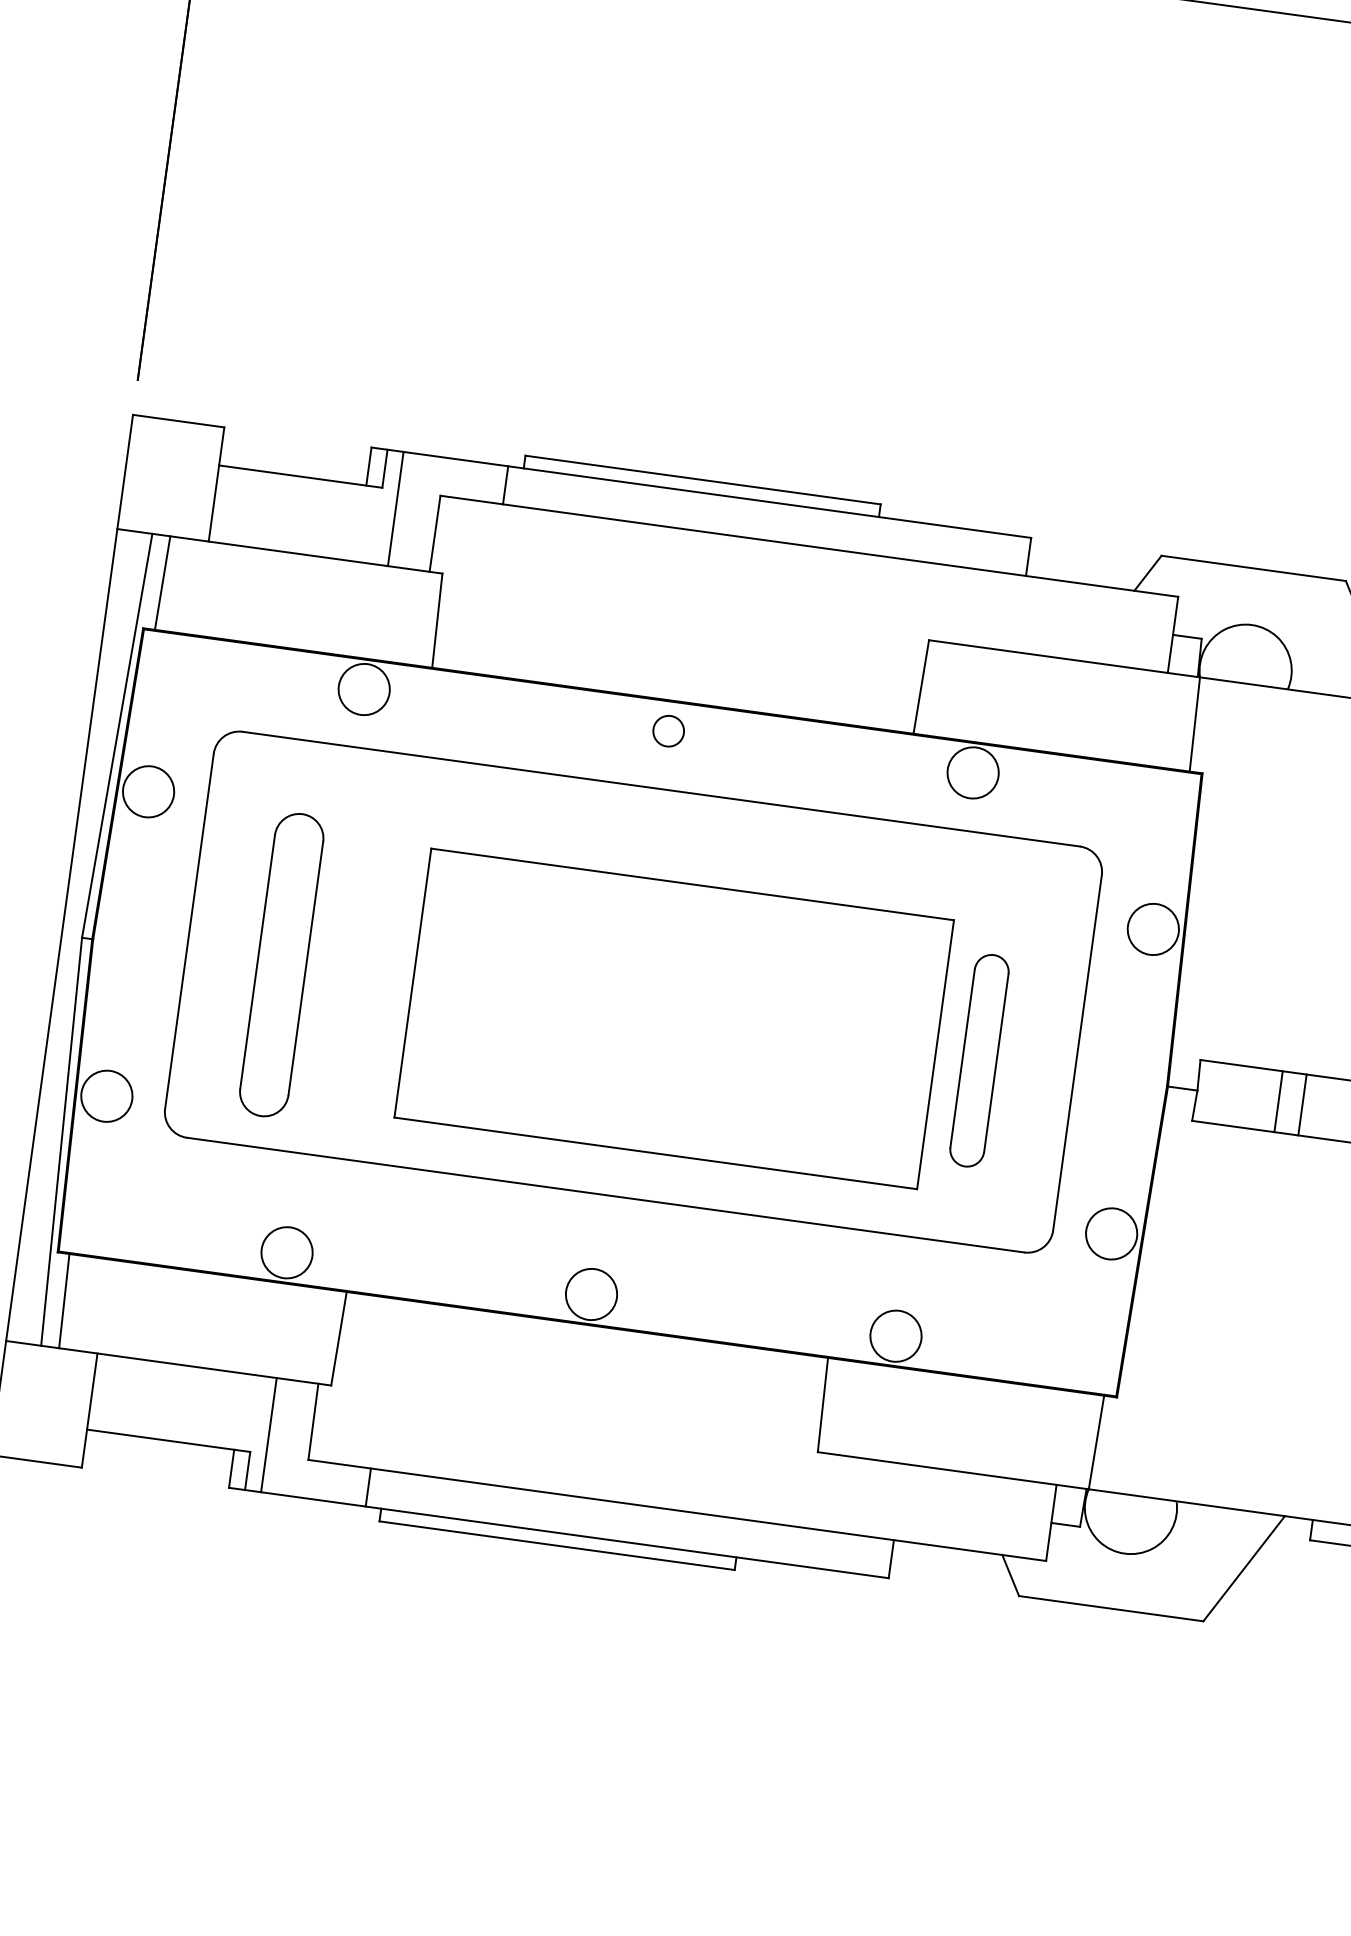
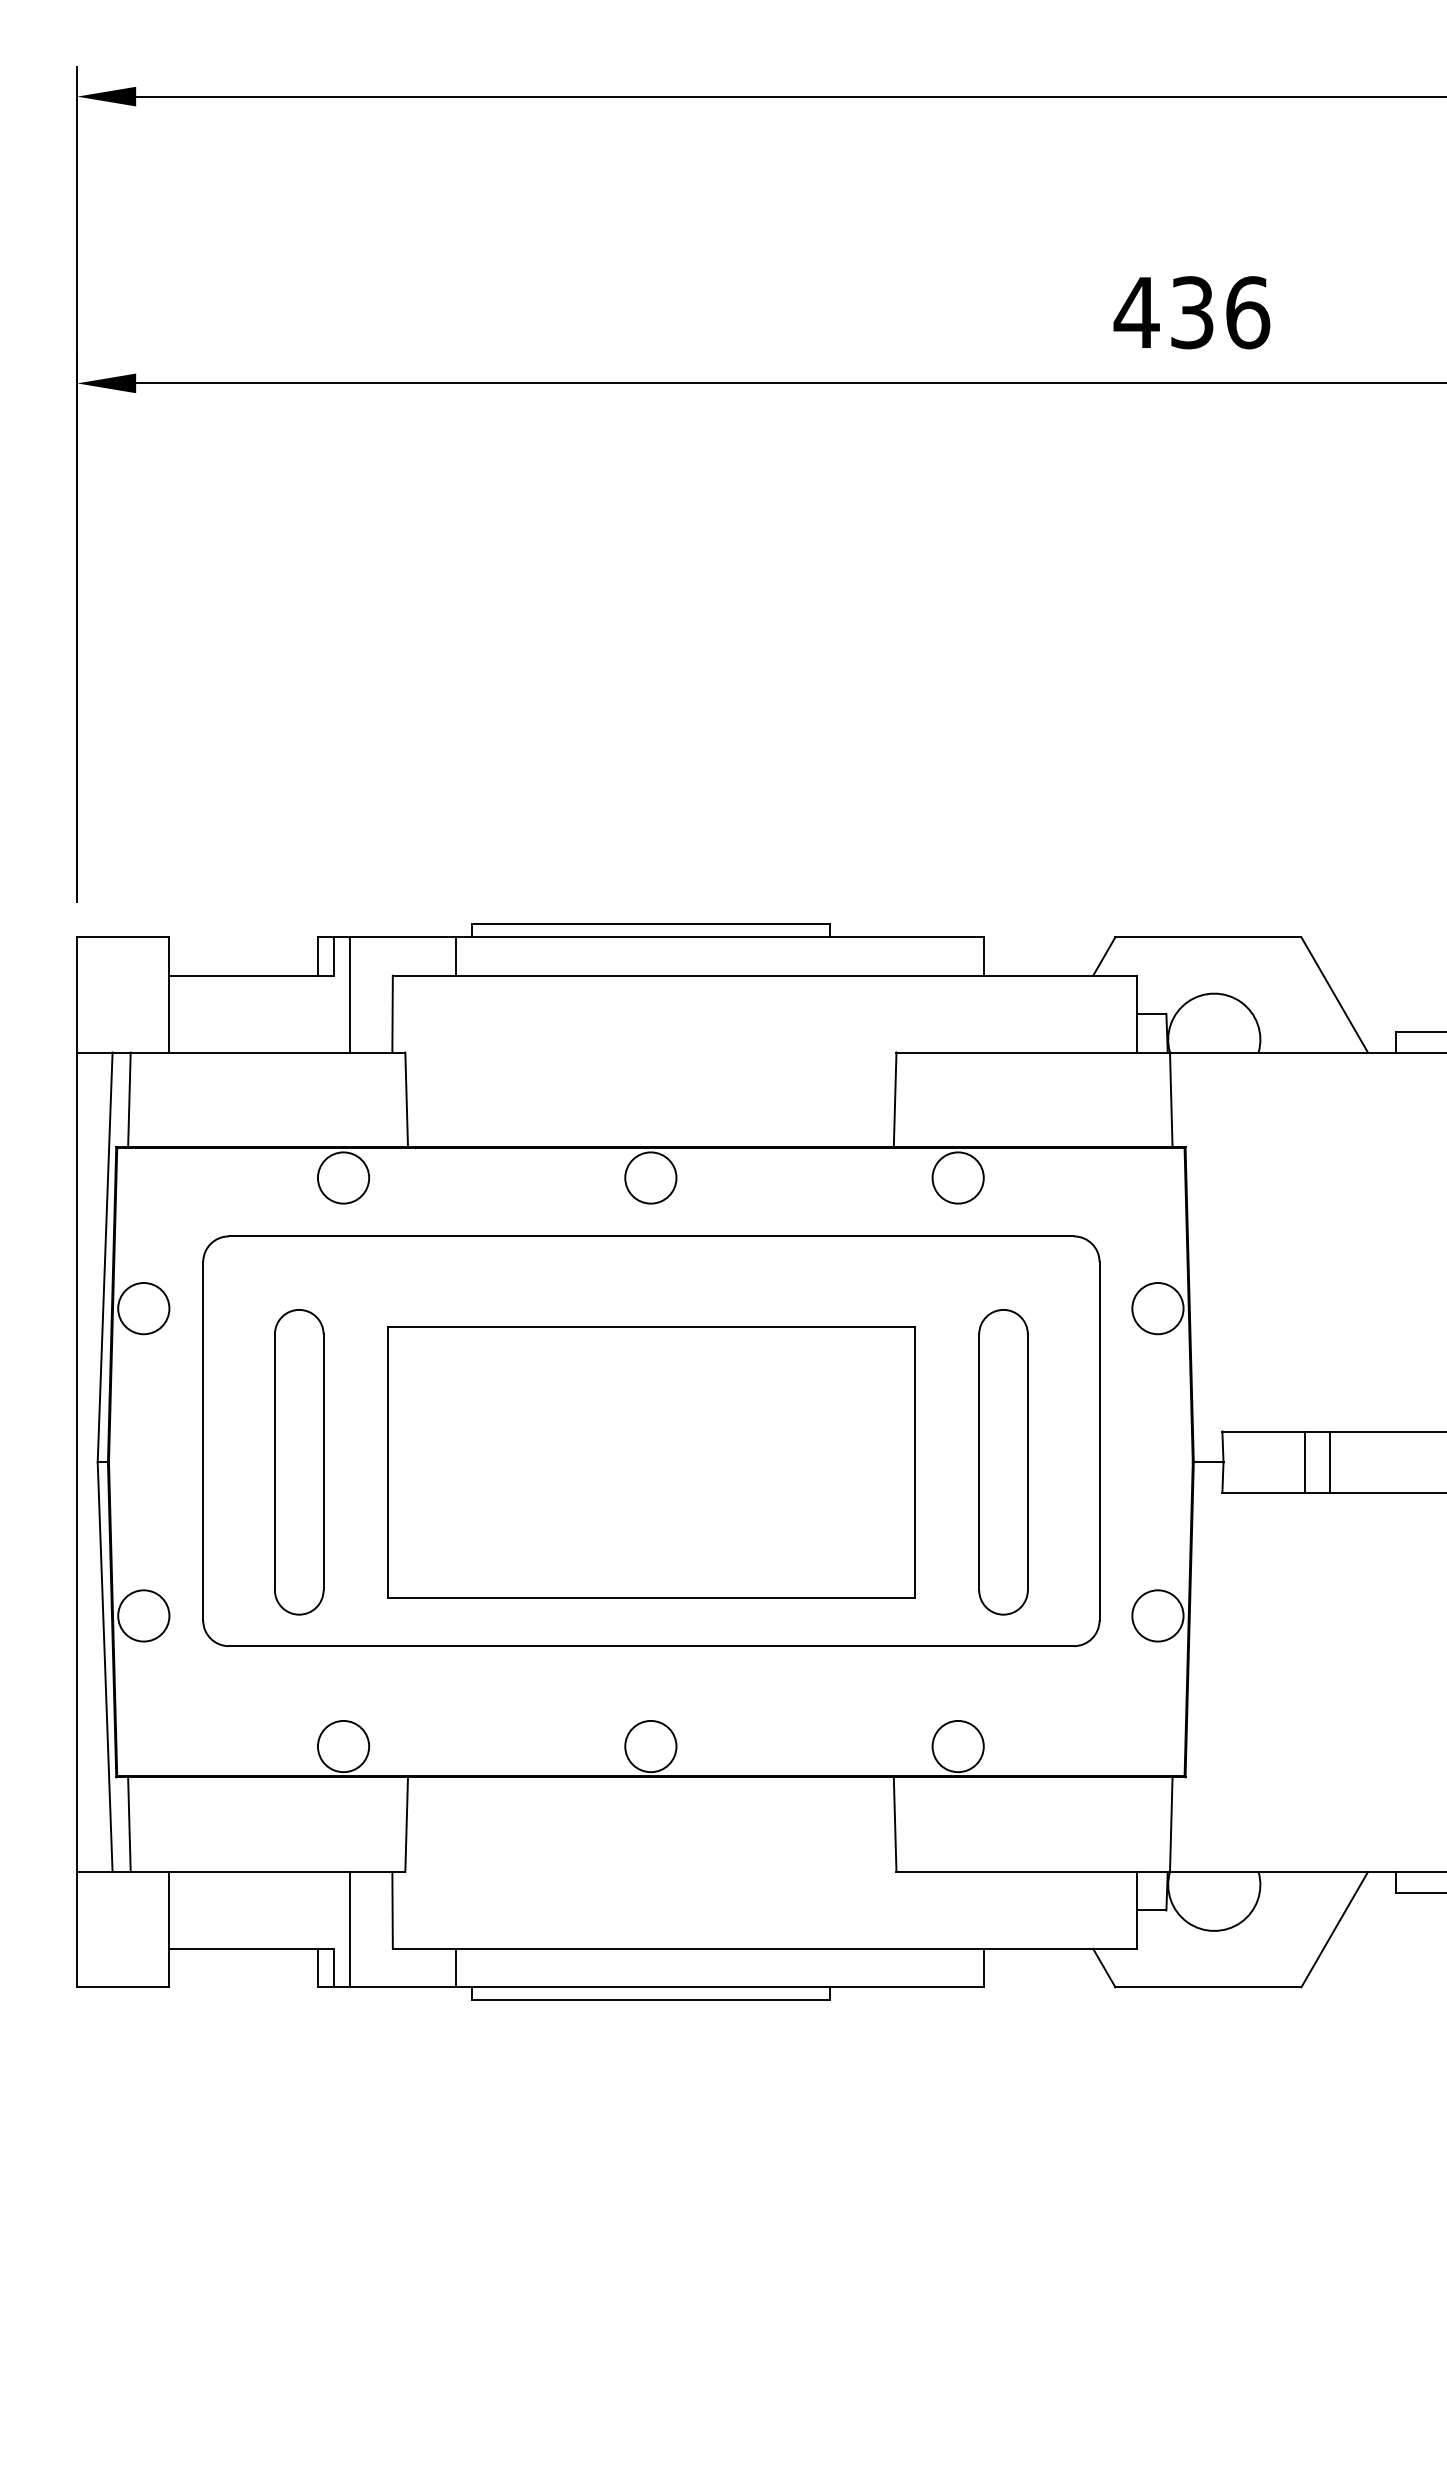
circle: (668, 730) -> (650, 1177), size x1.67
part: (674, 1019) -> (651, 1462), moved
part: (979, 1060) -> (1003, 1462), size x1.43

